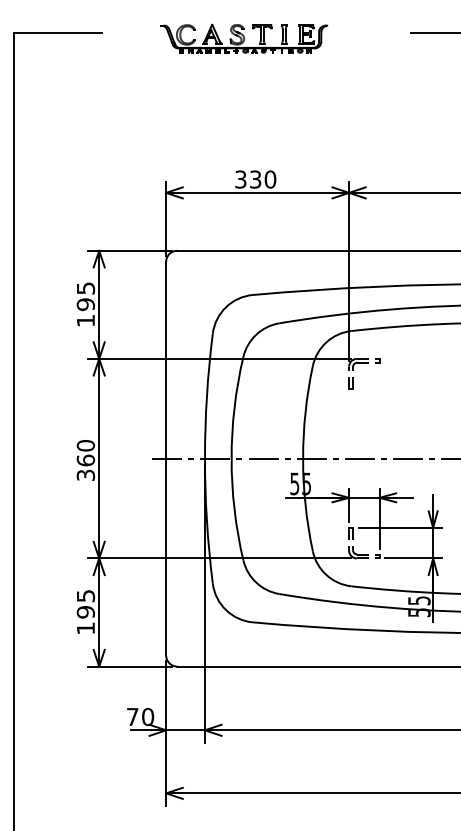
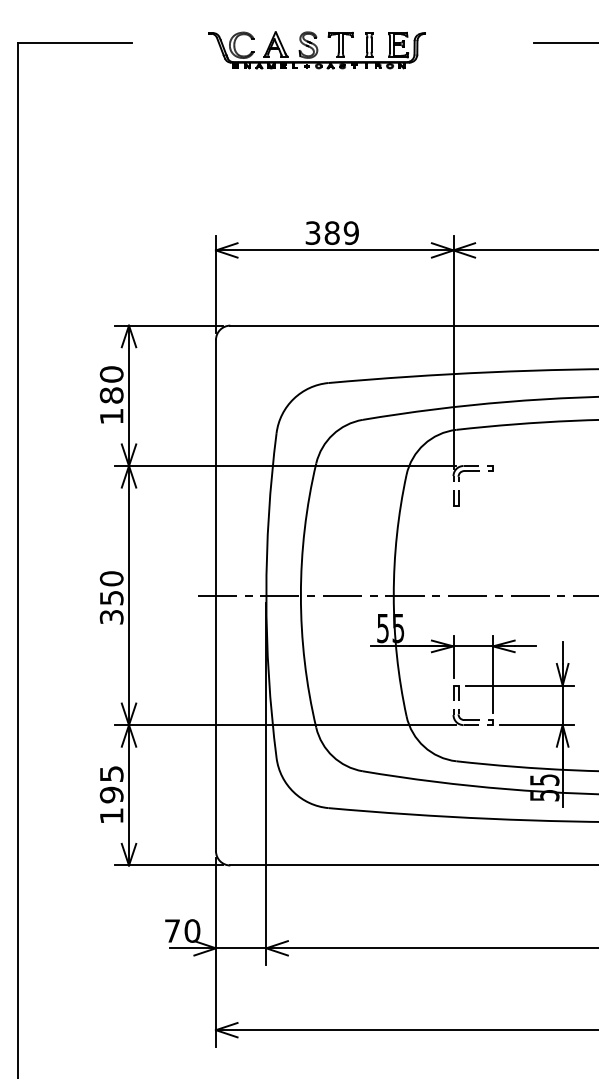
text: (262, 179) -> (341, 232), 330 -> 389
text: (85, 296) -> (111, 384), 195 -> 180
text: (85, 460) -> (111, 597), 360 -> 350

